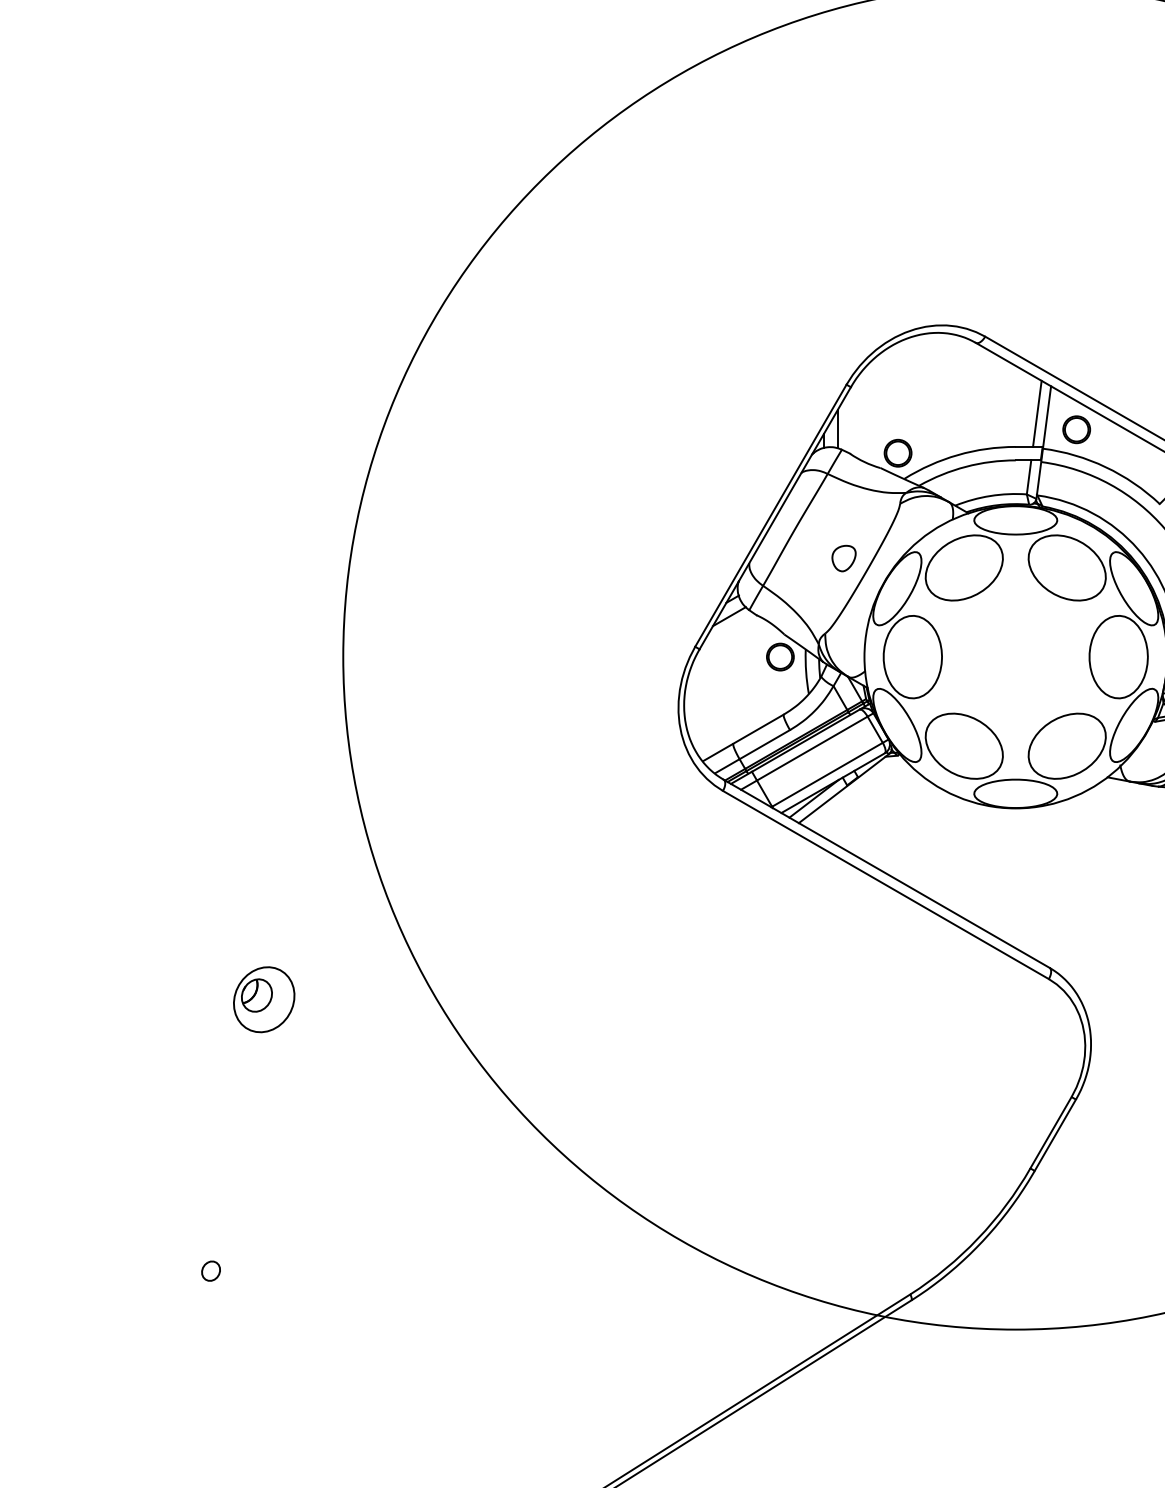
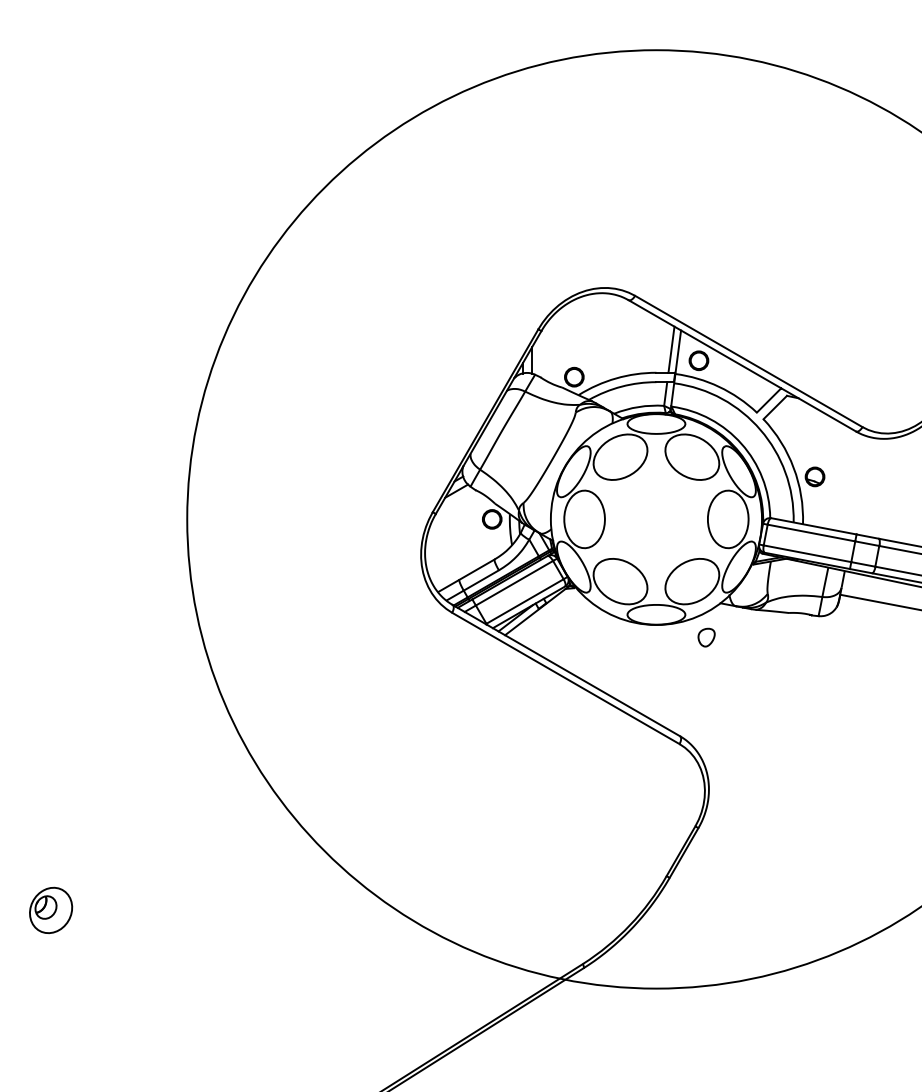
part: (843, 558) -> (706, 637), moved
part: (264, 998) -> (51, 909), moved
part: (210, 1270) -> (94, 947), removed

